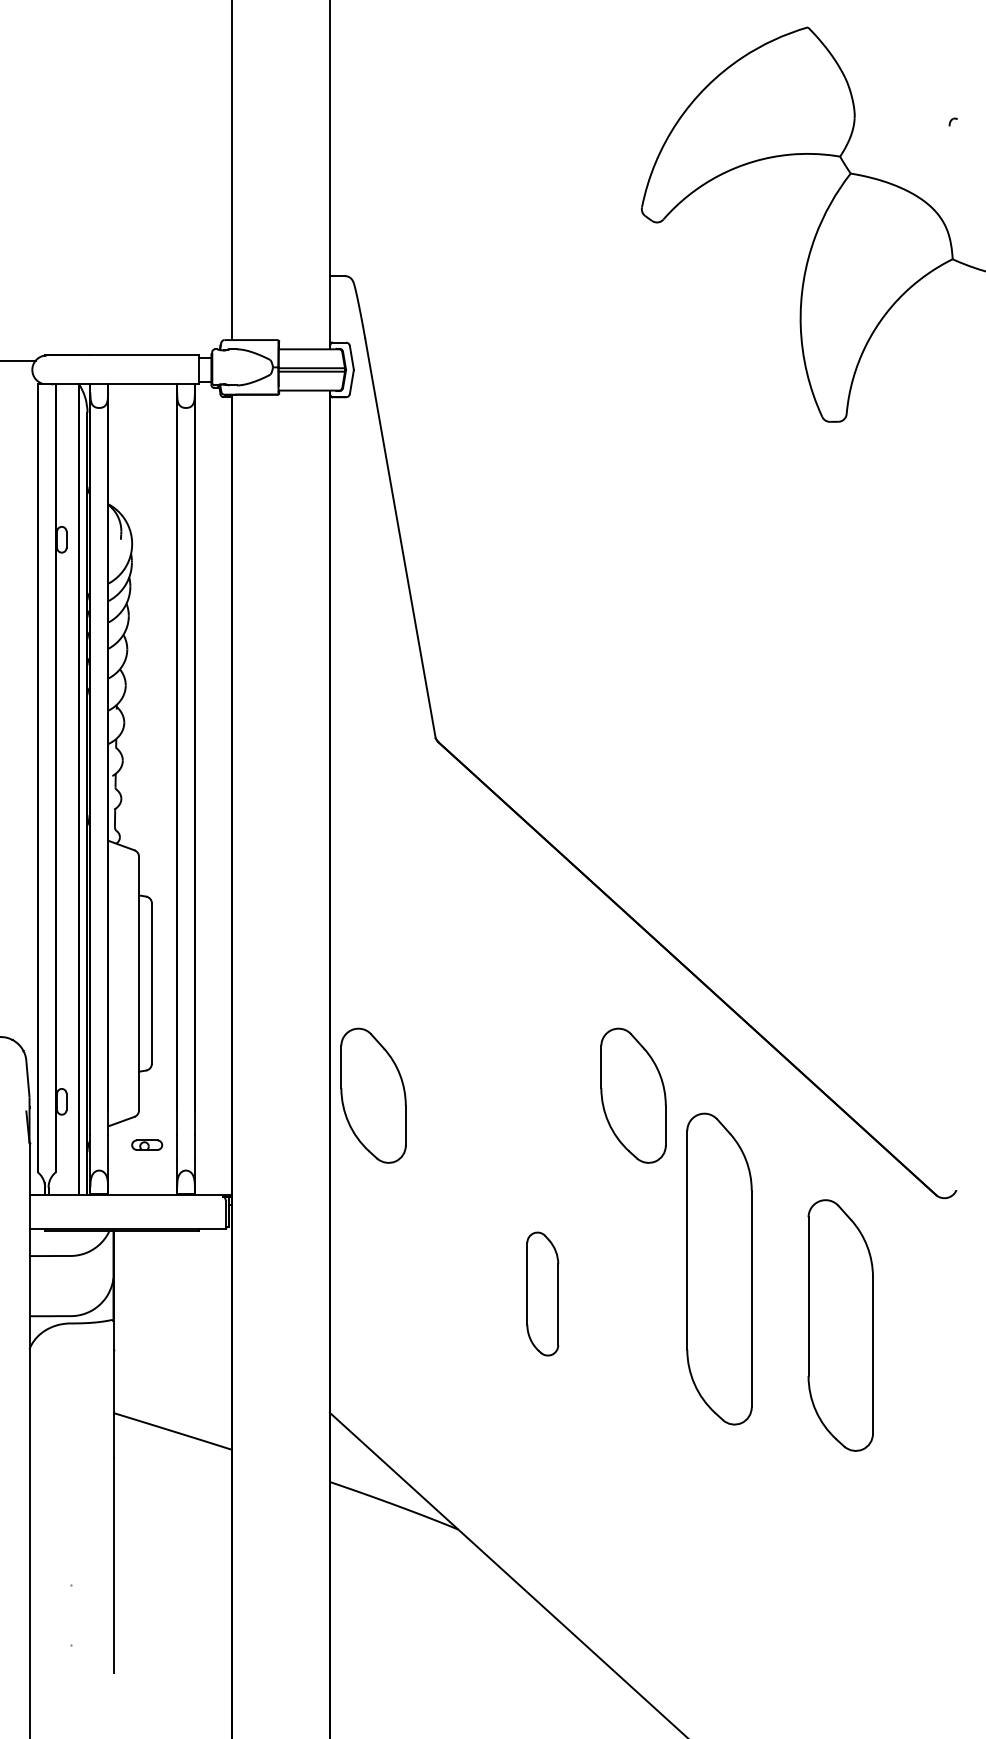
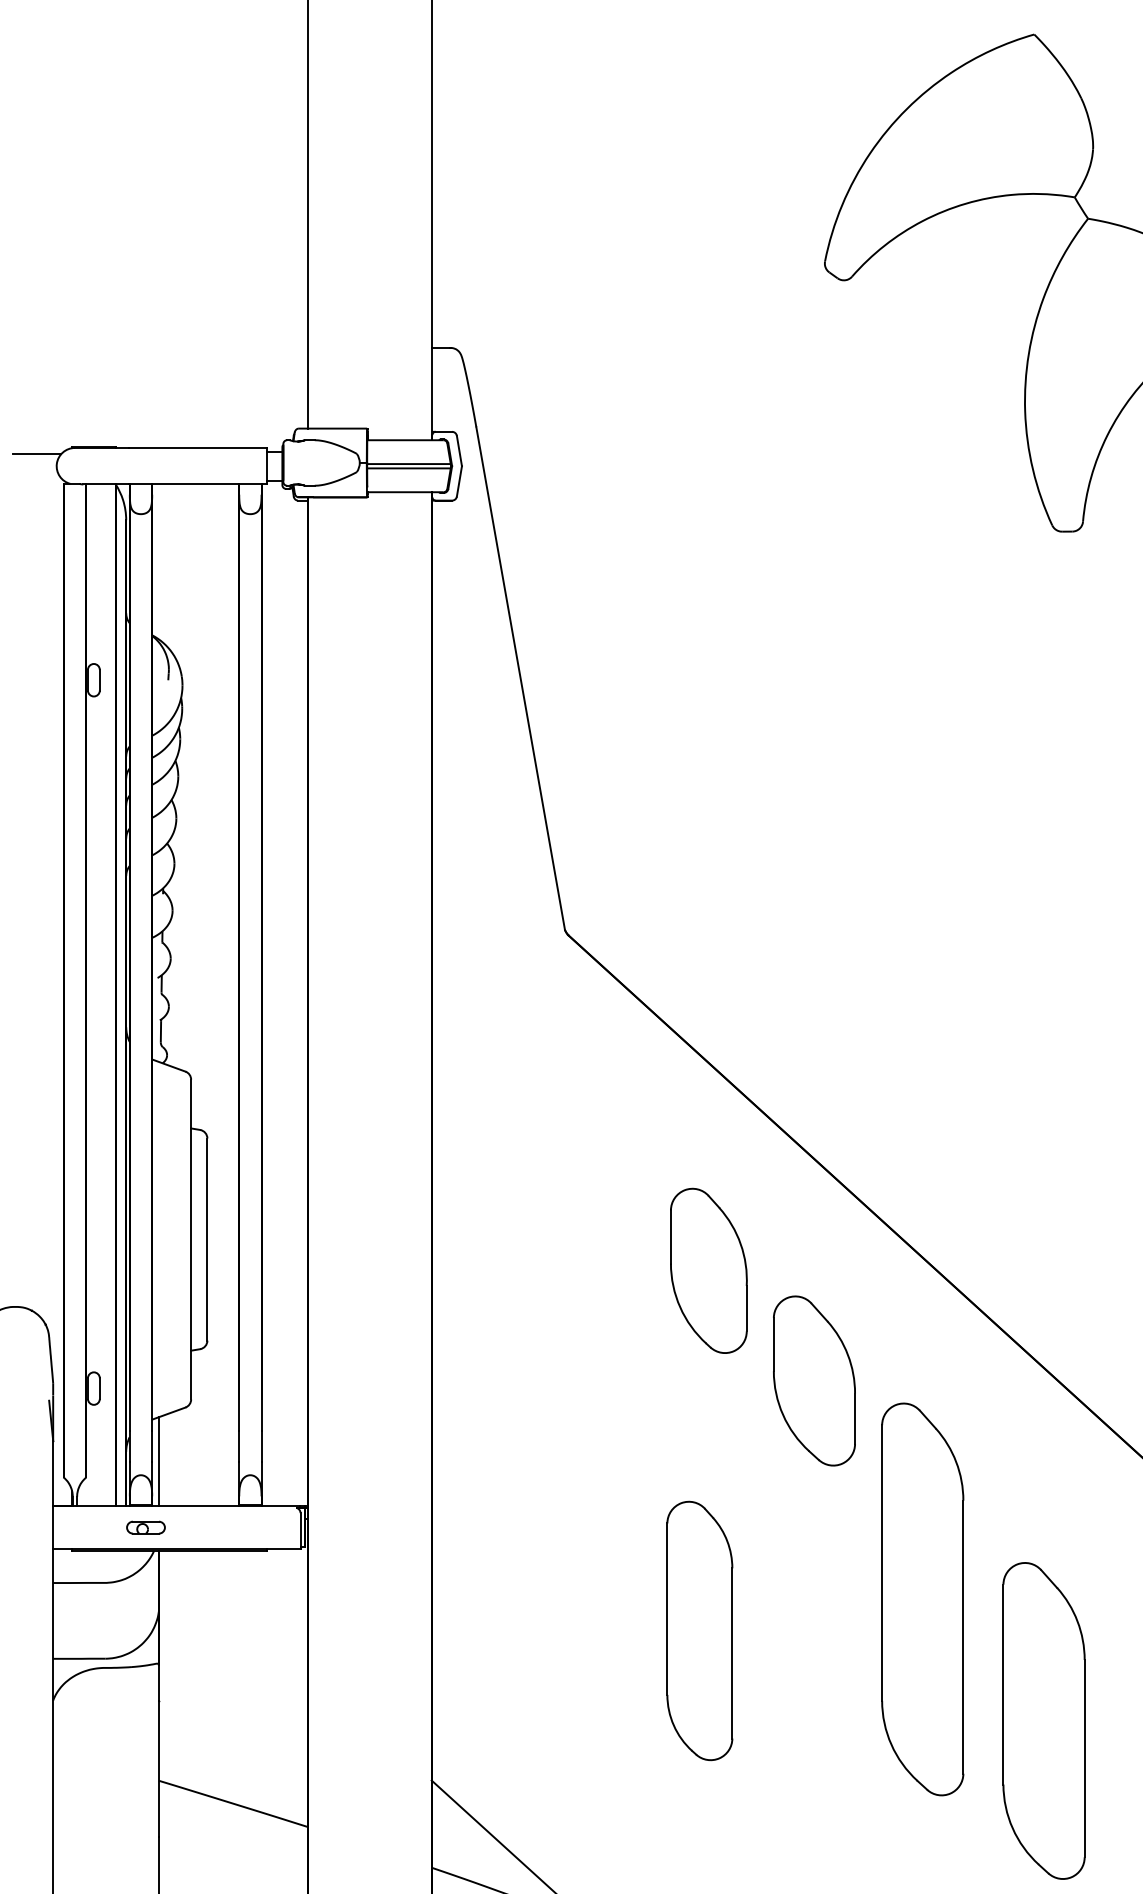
part: (549, 1008) -> (708, 1270), added
part: (373, 1095) -> (486, 1380), removed
part: (147, 1144) -> (146, 1526), moved
line: (113, 1159) -> (158, 1461), added
part: (542, 1293) -> (699, 1630), size x1.67
part: (840, 1325) -> (1043, 1720), moved

